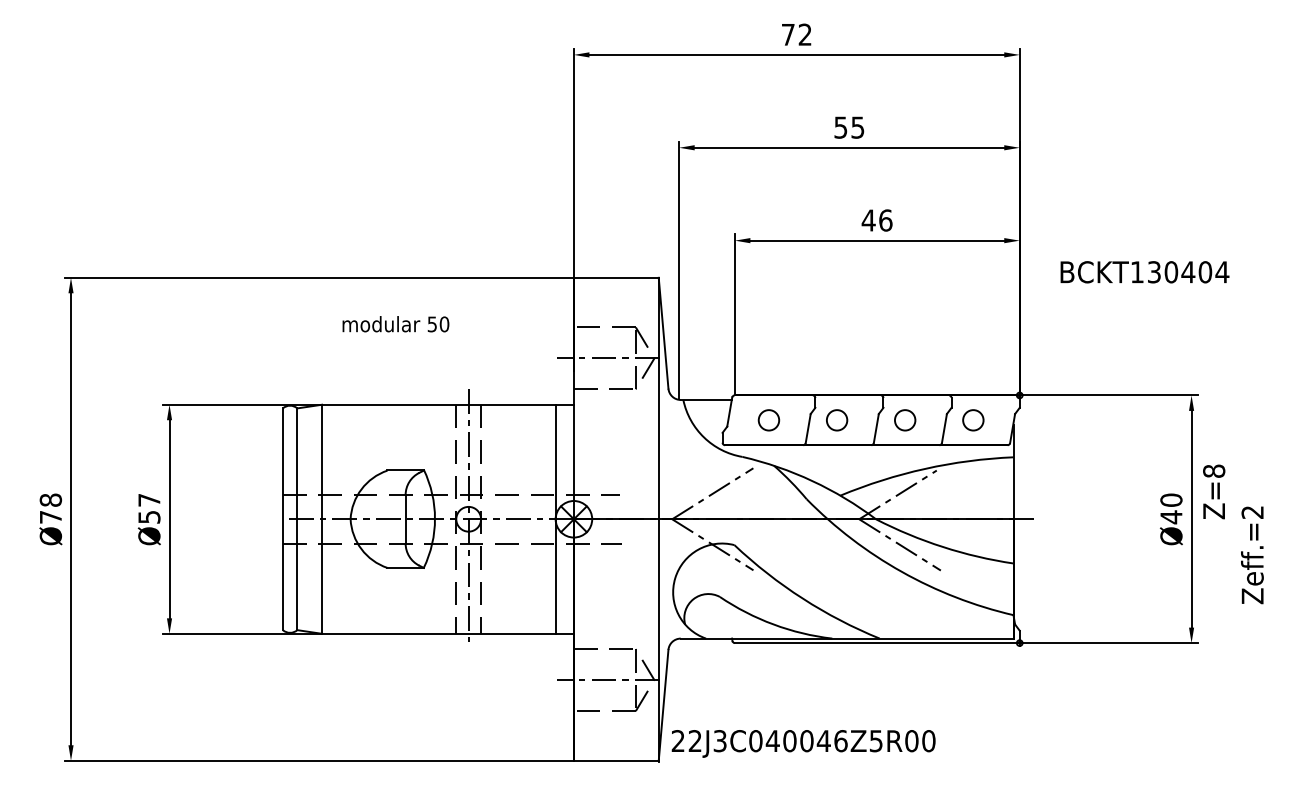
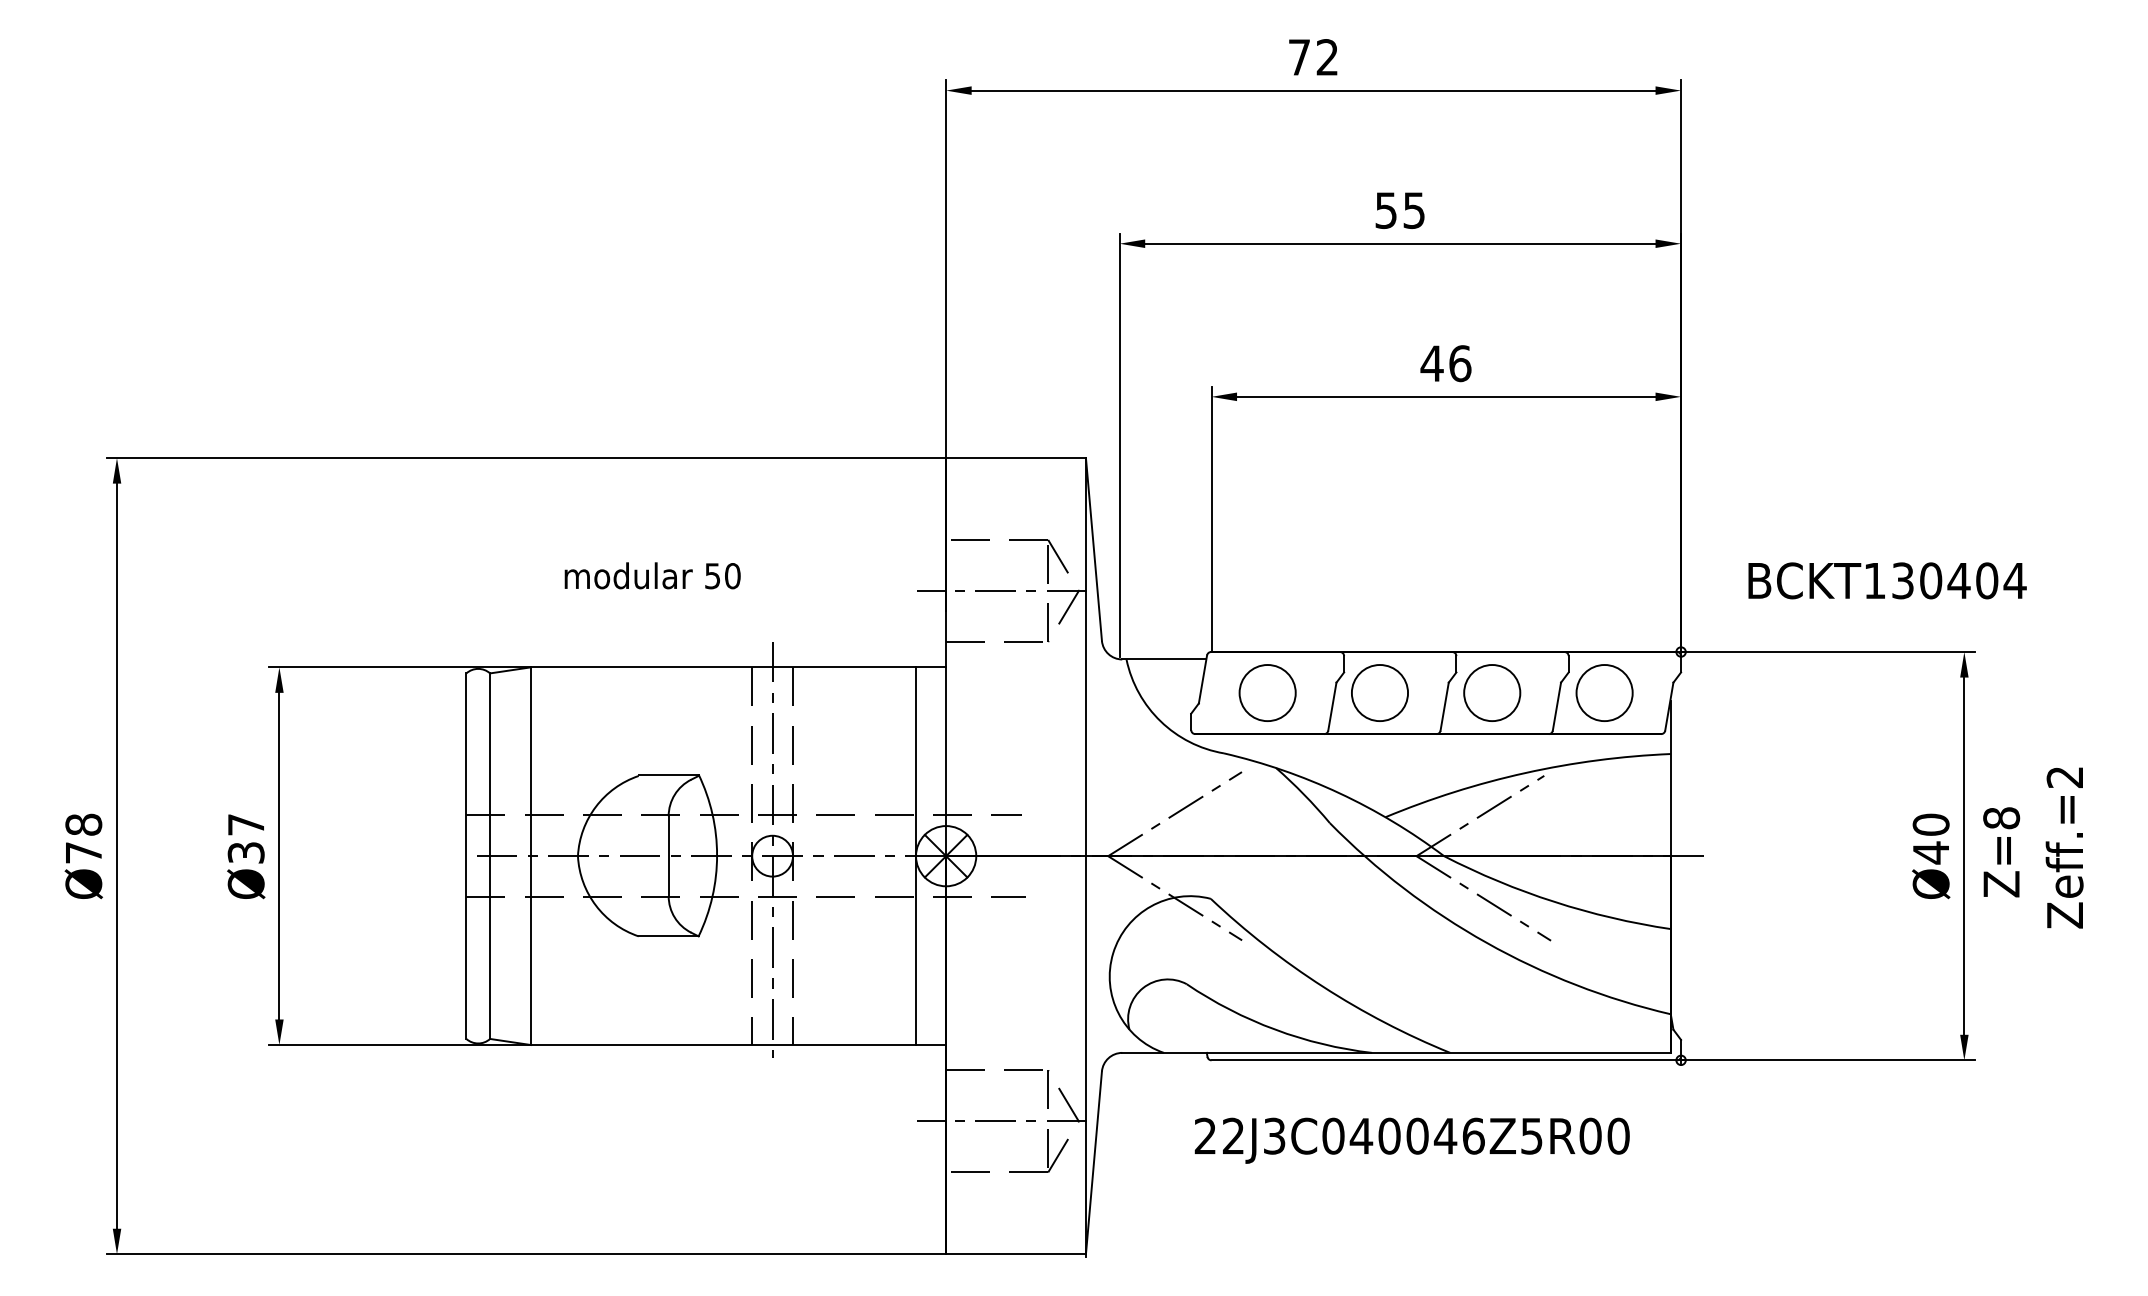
text: (1144, 272) -> (1886, 581), moved
text: (395, 324) -> (651, 576), moved
circle: (768, 420) -> (1266, 693), size x1.67
circle: (837, 420) -> (1380, 693), size x1.67
circle: (905, 420) -> (1492, 693), size x1.67
circle: (973, 420) -> (1604, 693), size x1.67
text: (1214, 491) -> (2002, 851), moved
text: (148, 517) -> (244, 853), Ø57 -> Ø37
text: (1252, 555) -> (2064, 848), moved
text: (803, 743) -> (1411, 1140), moved

